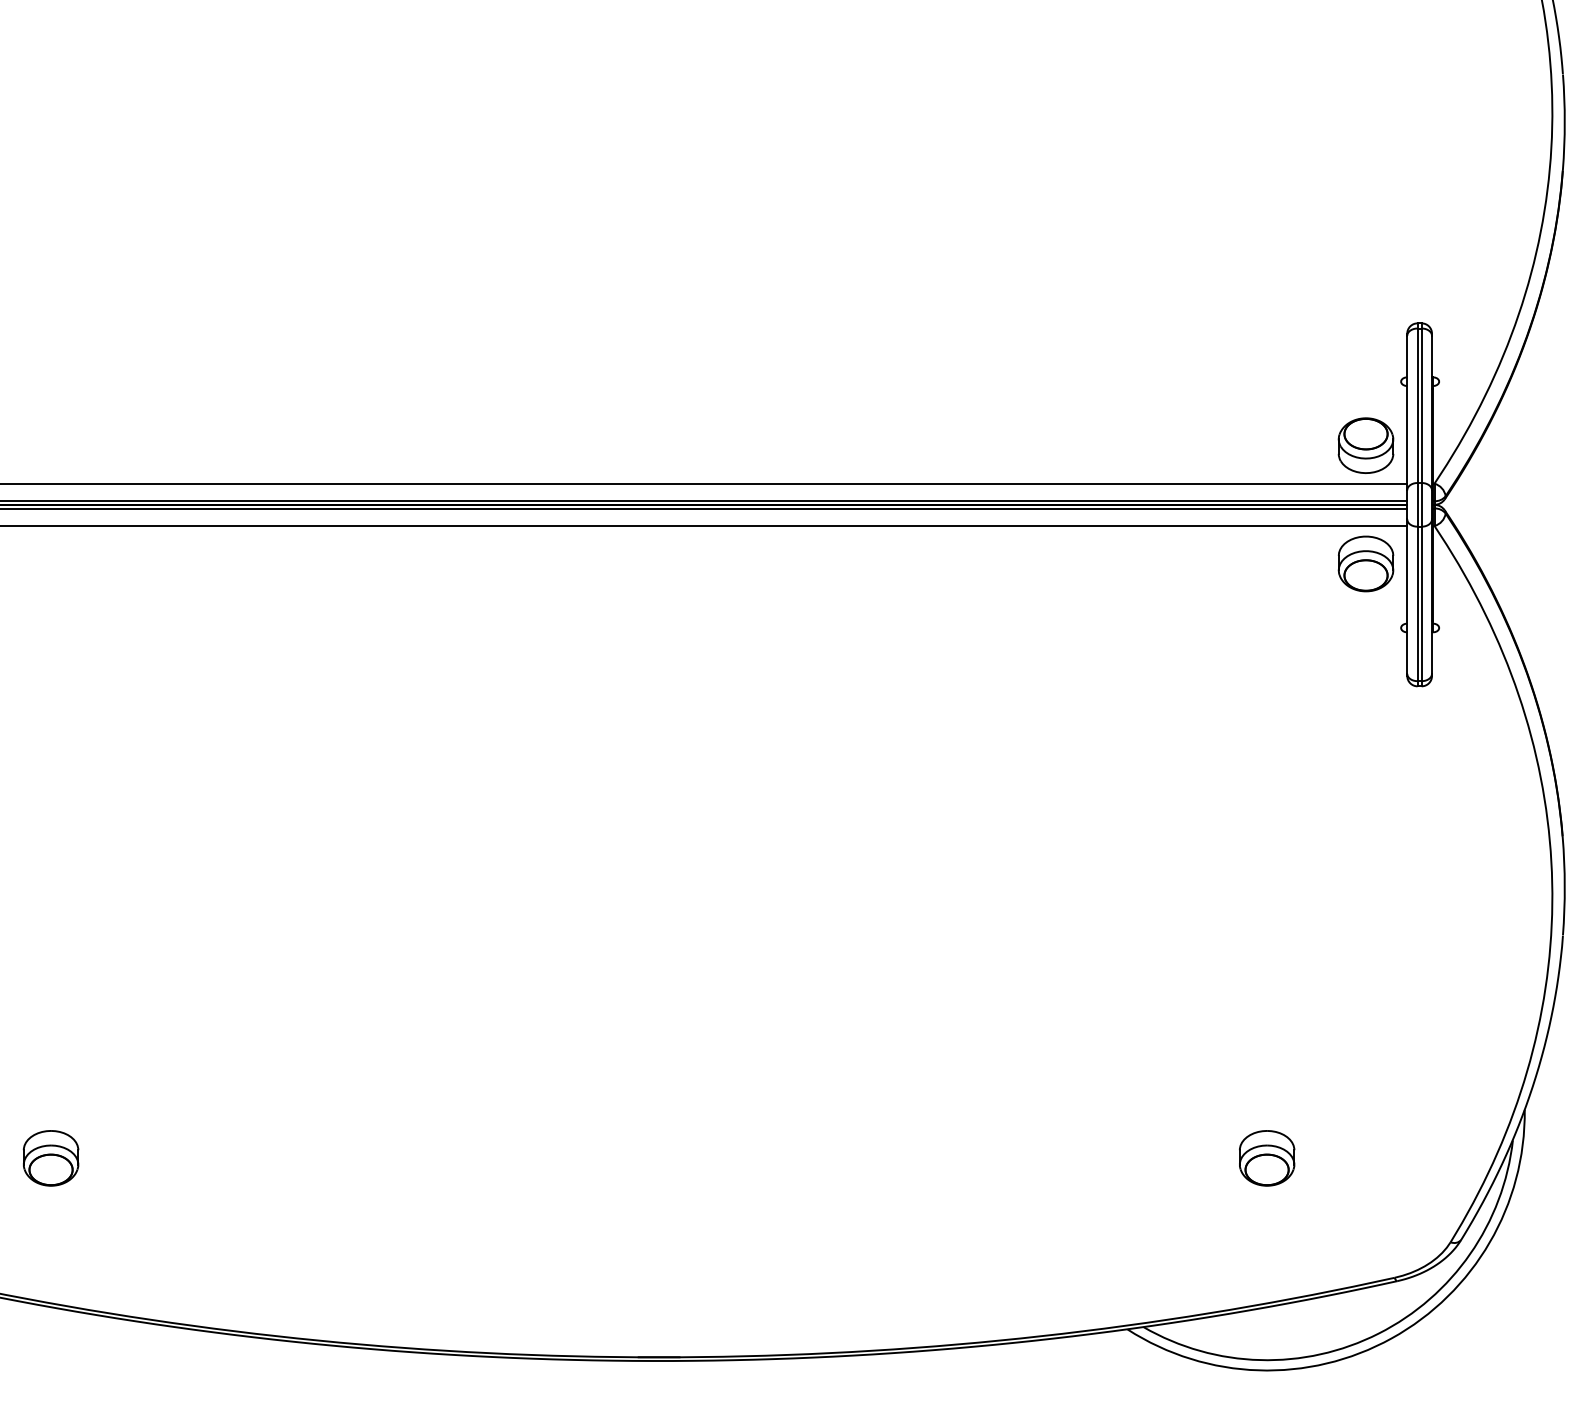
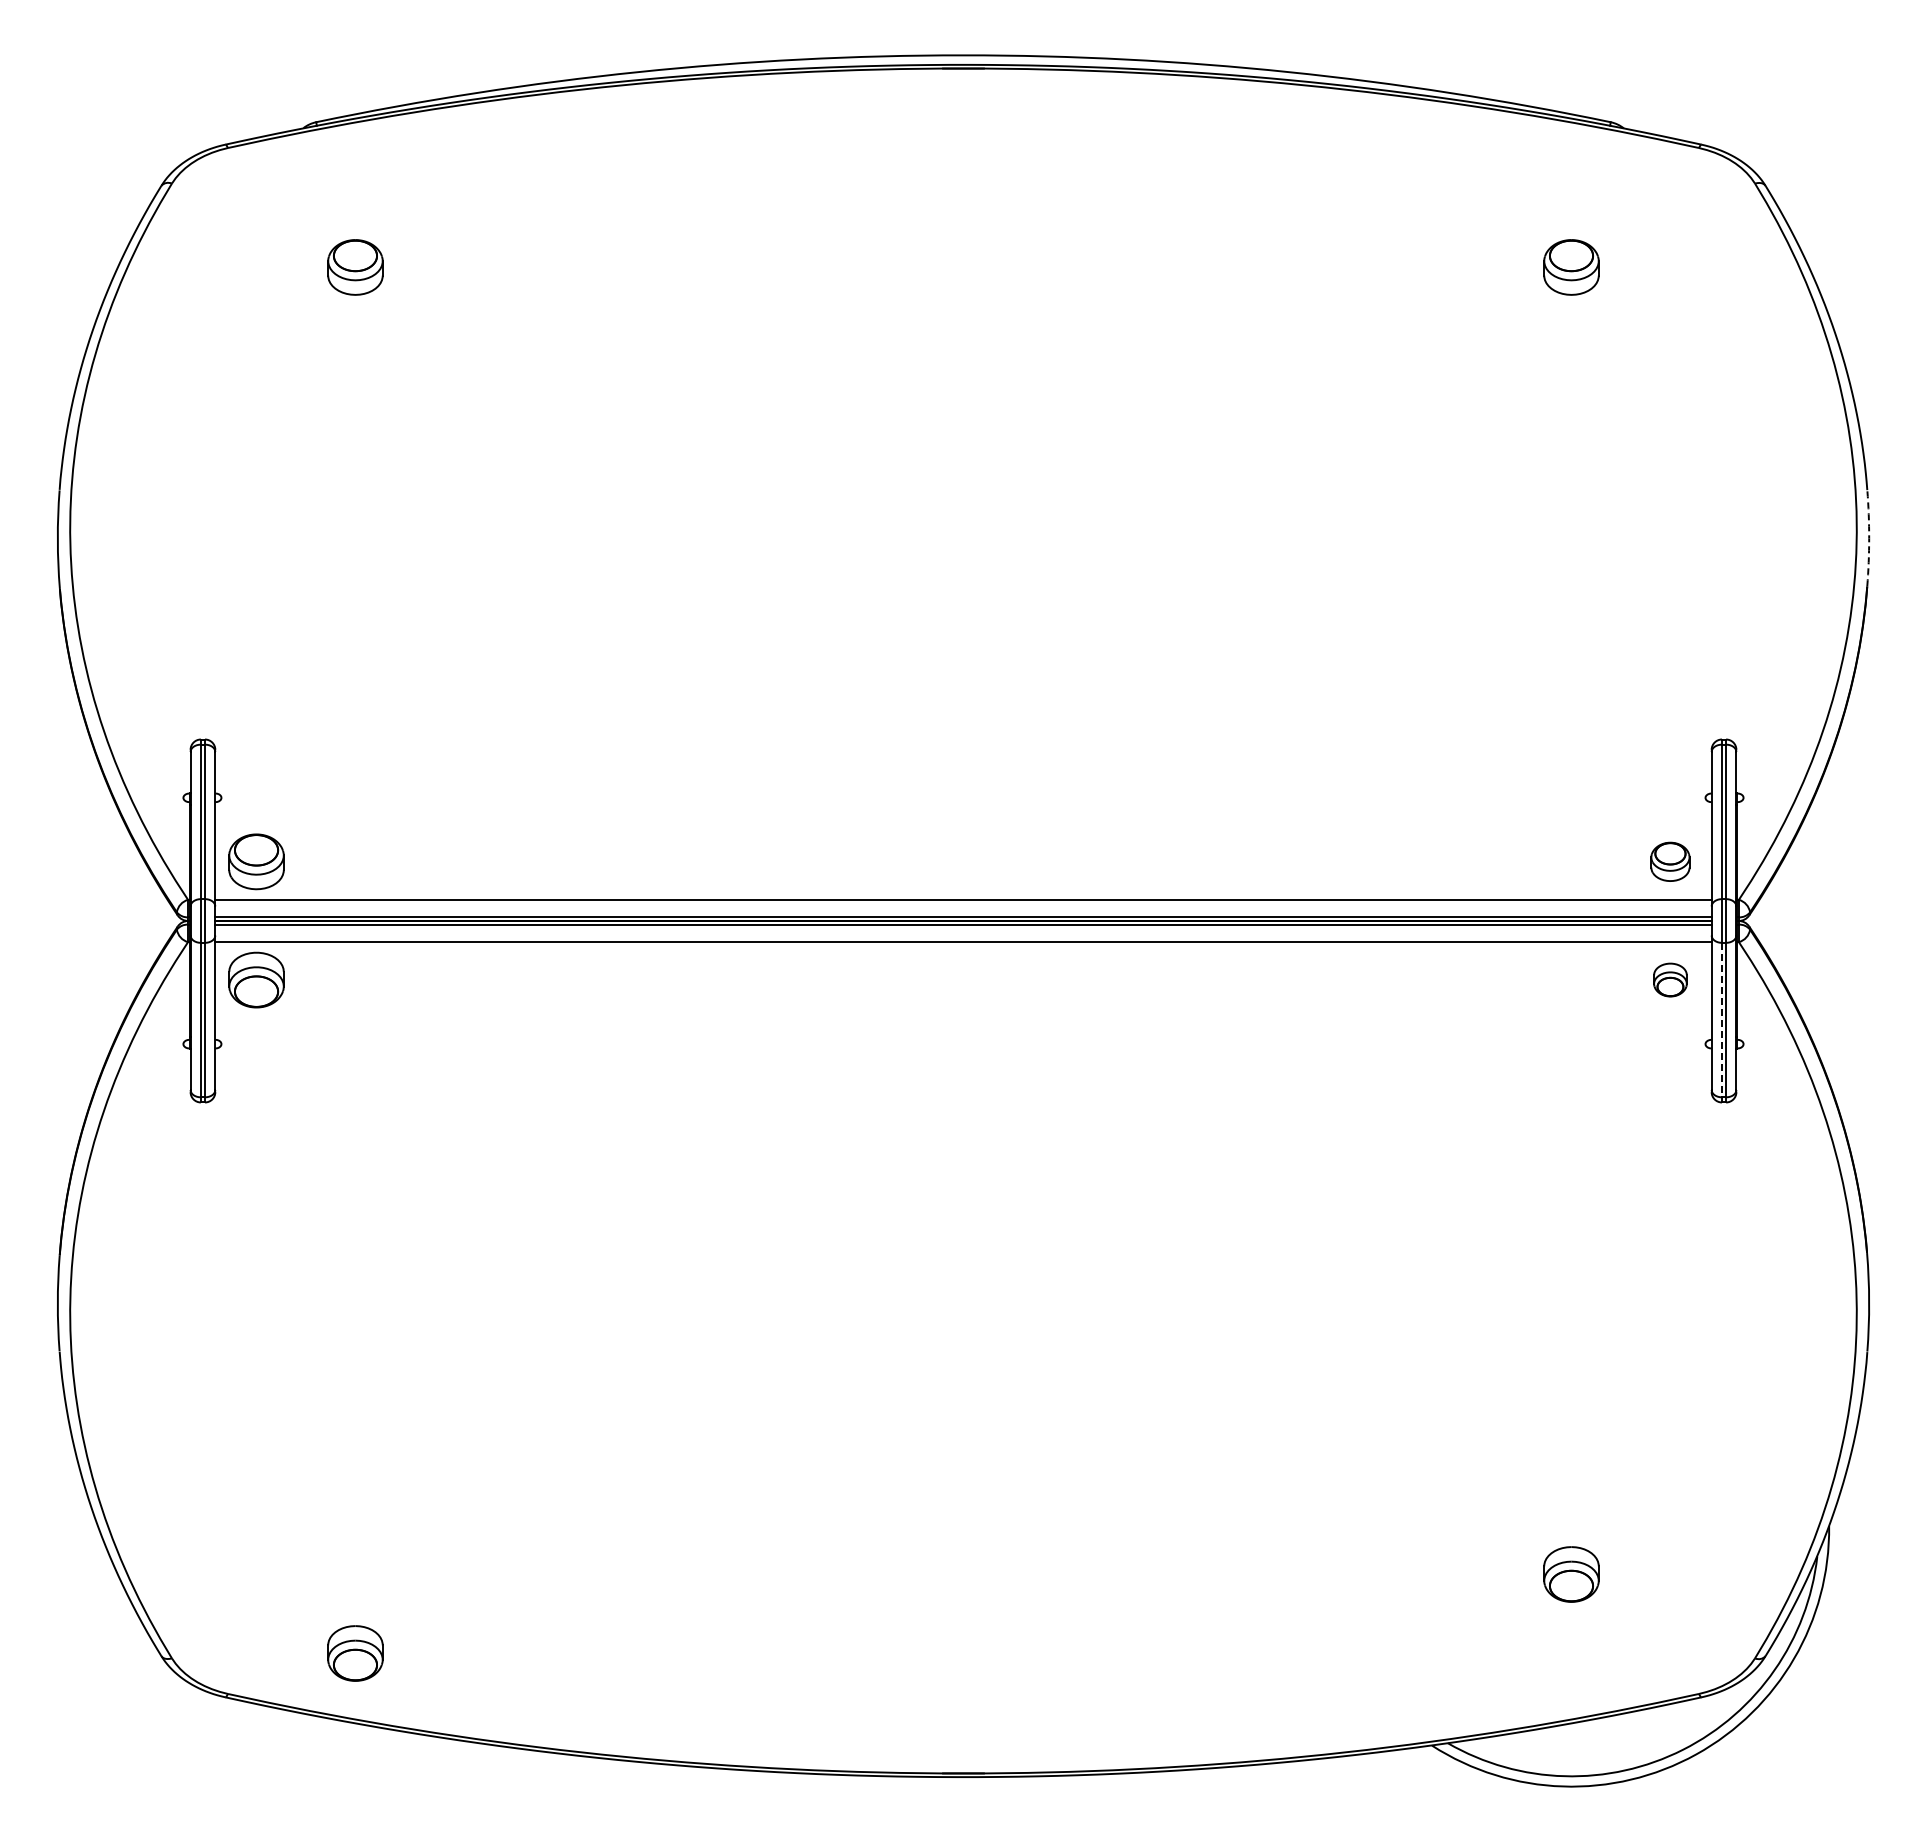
arc: (1565, 122) -> (1869, 538), solid -> dashed
part: (1366, 445) -> (1670, 861), size x0.7
part: (1366, 563) -> (1670, 979), size x0.6
line: (1417, 604) -> (1721, 1020), solid -> dashed
part: (51, 1158) -> (355, 1653), moved

